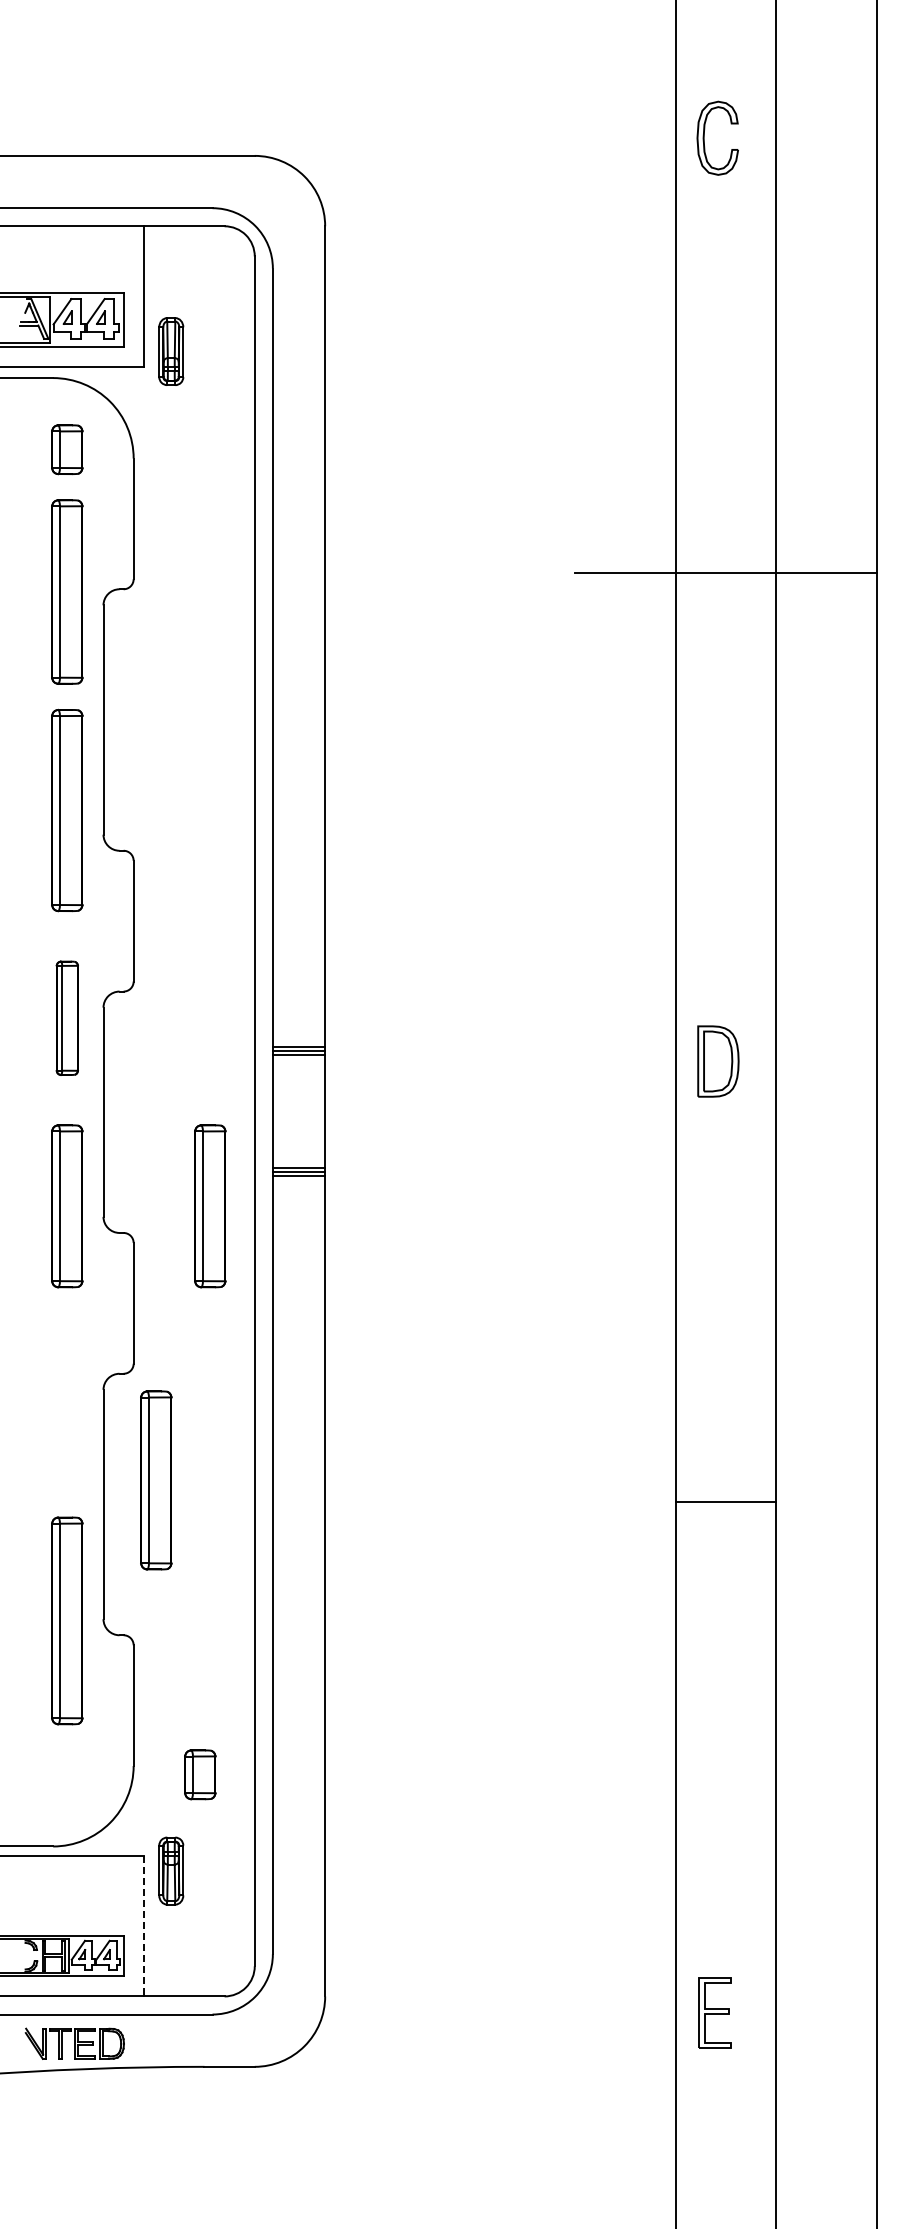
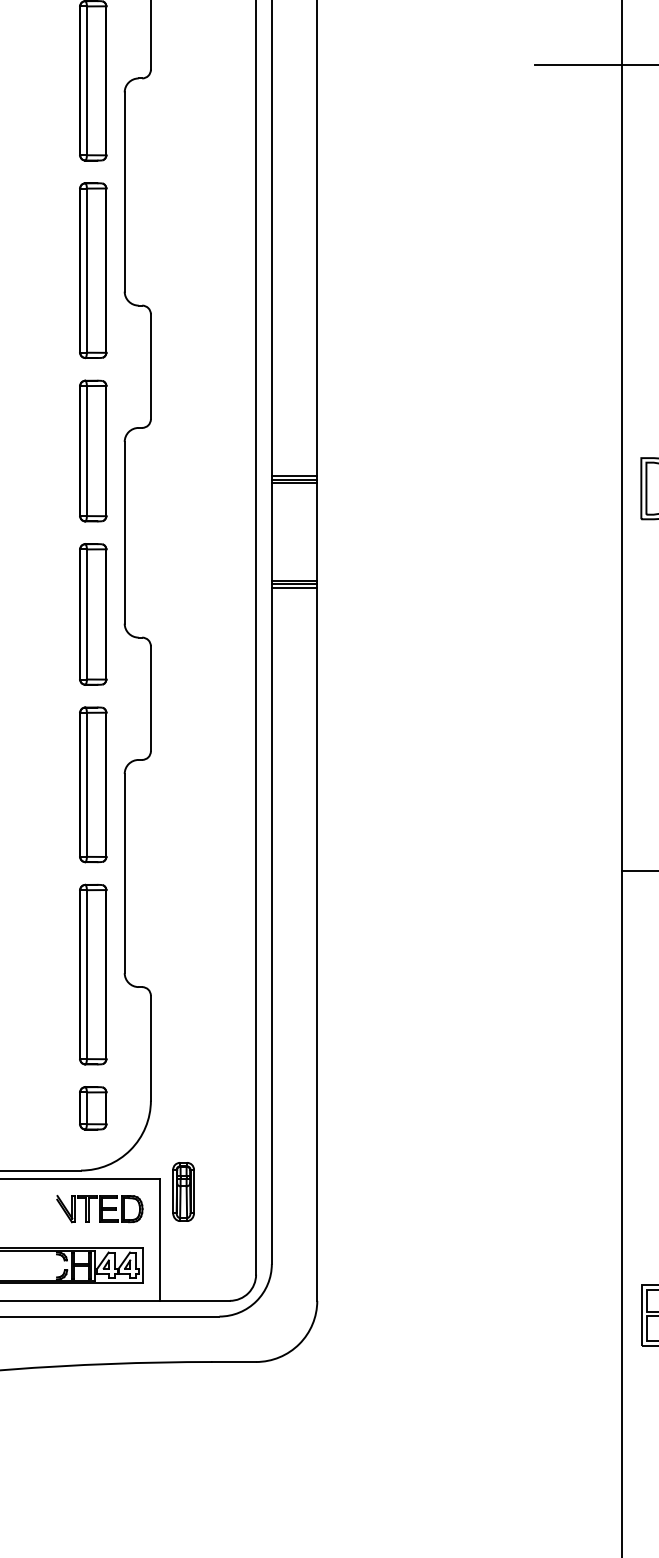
part: (67, 1018) -> (93, 451), size x1.43
part: (210, 1206) -> (217, 614), removed
part: (156, 1480) -> (93, 784), moved
part: (200, 1774) -> (93, 1108), moved
line: (144, 1926) -> (160, 1240), dashed -> solid
part: (74, 2043) -> (99, 1208), moved

